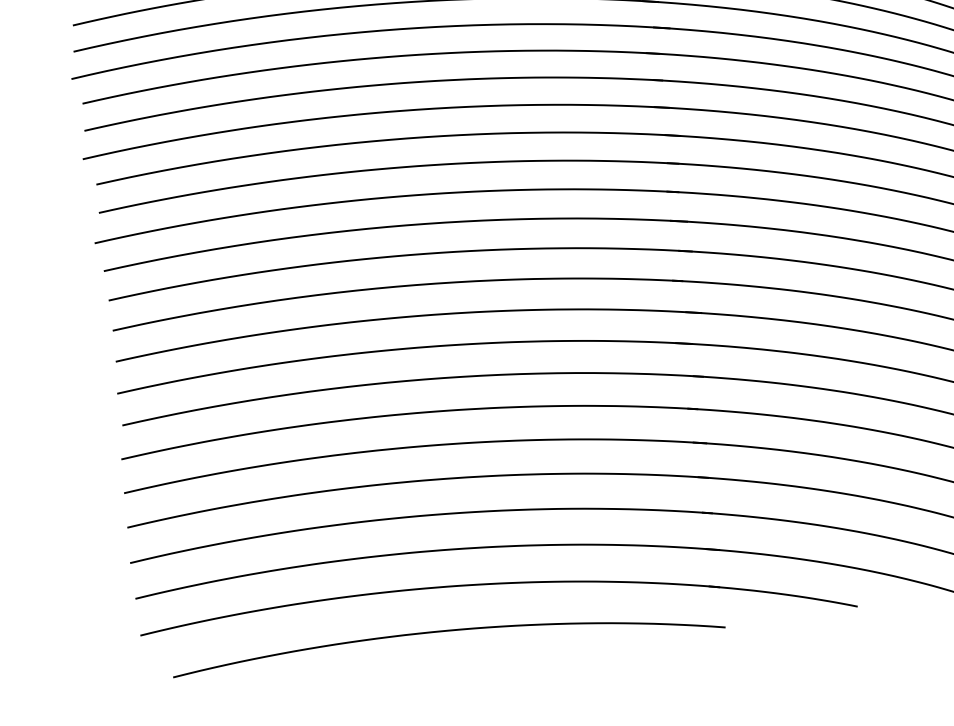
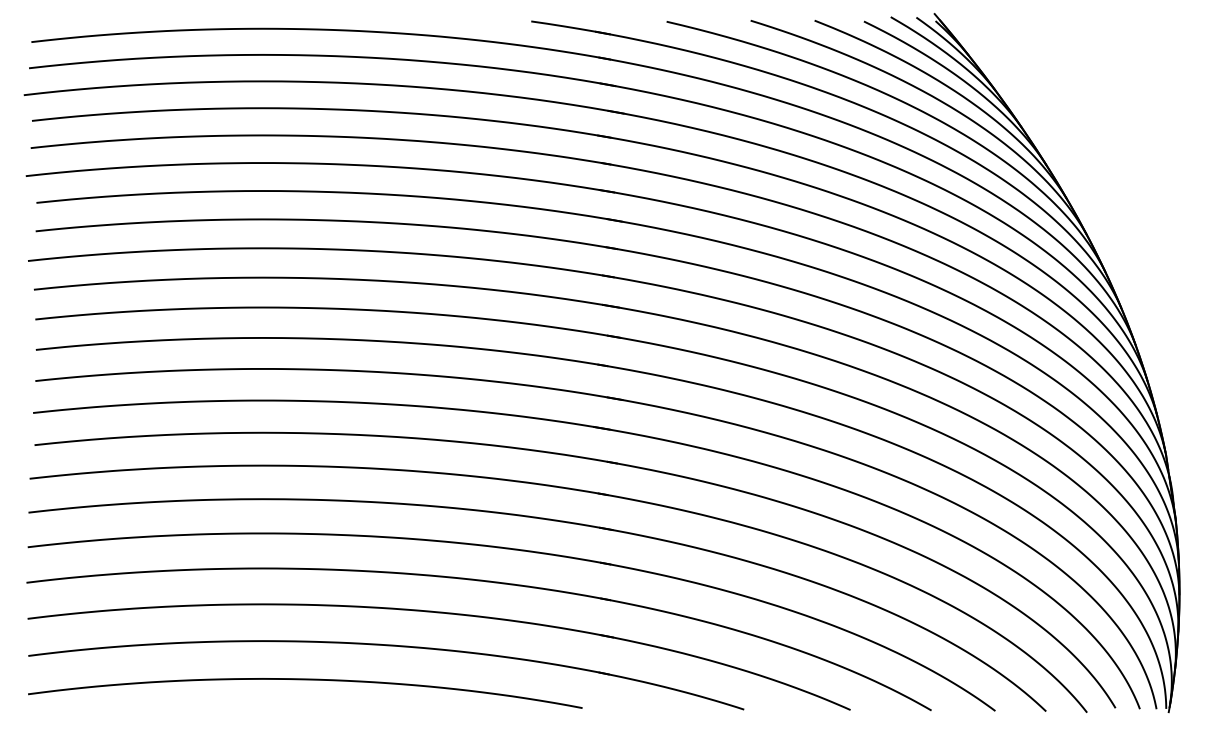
curve: (447, 631) -> (305, 680), moved

